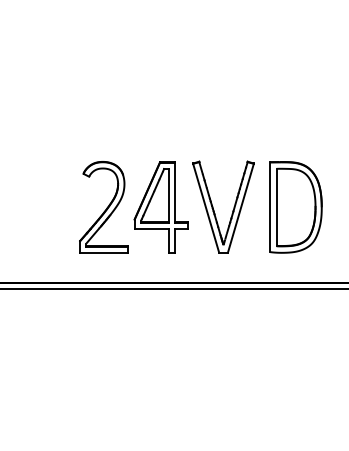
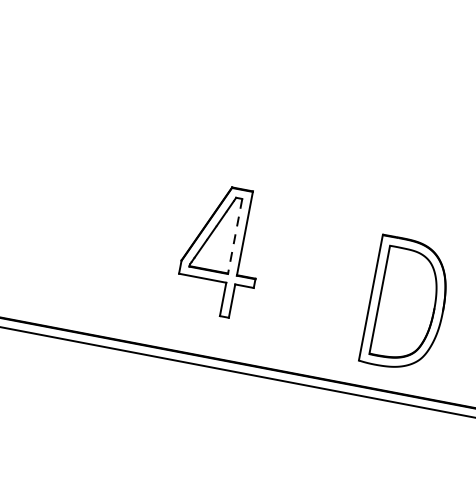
line: (168, 195) -> (235, 236), solid -> dashed
part: (103, 207) -> (141, 235), removed
part: (295, 207) -> (406, 304), moved
part: (214, 209) -> (295, 267), removed

